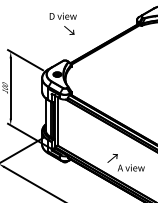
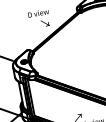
text: (62, 23) -> (38, 18), moved

